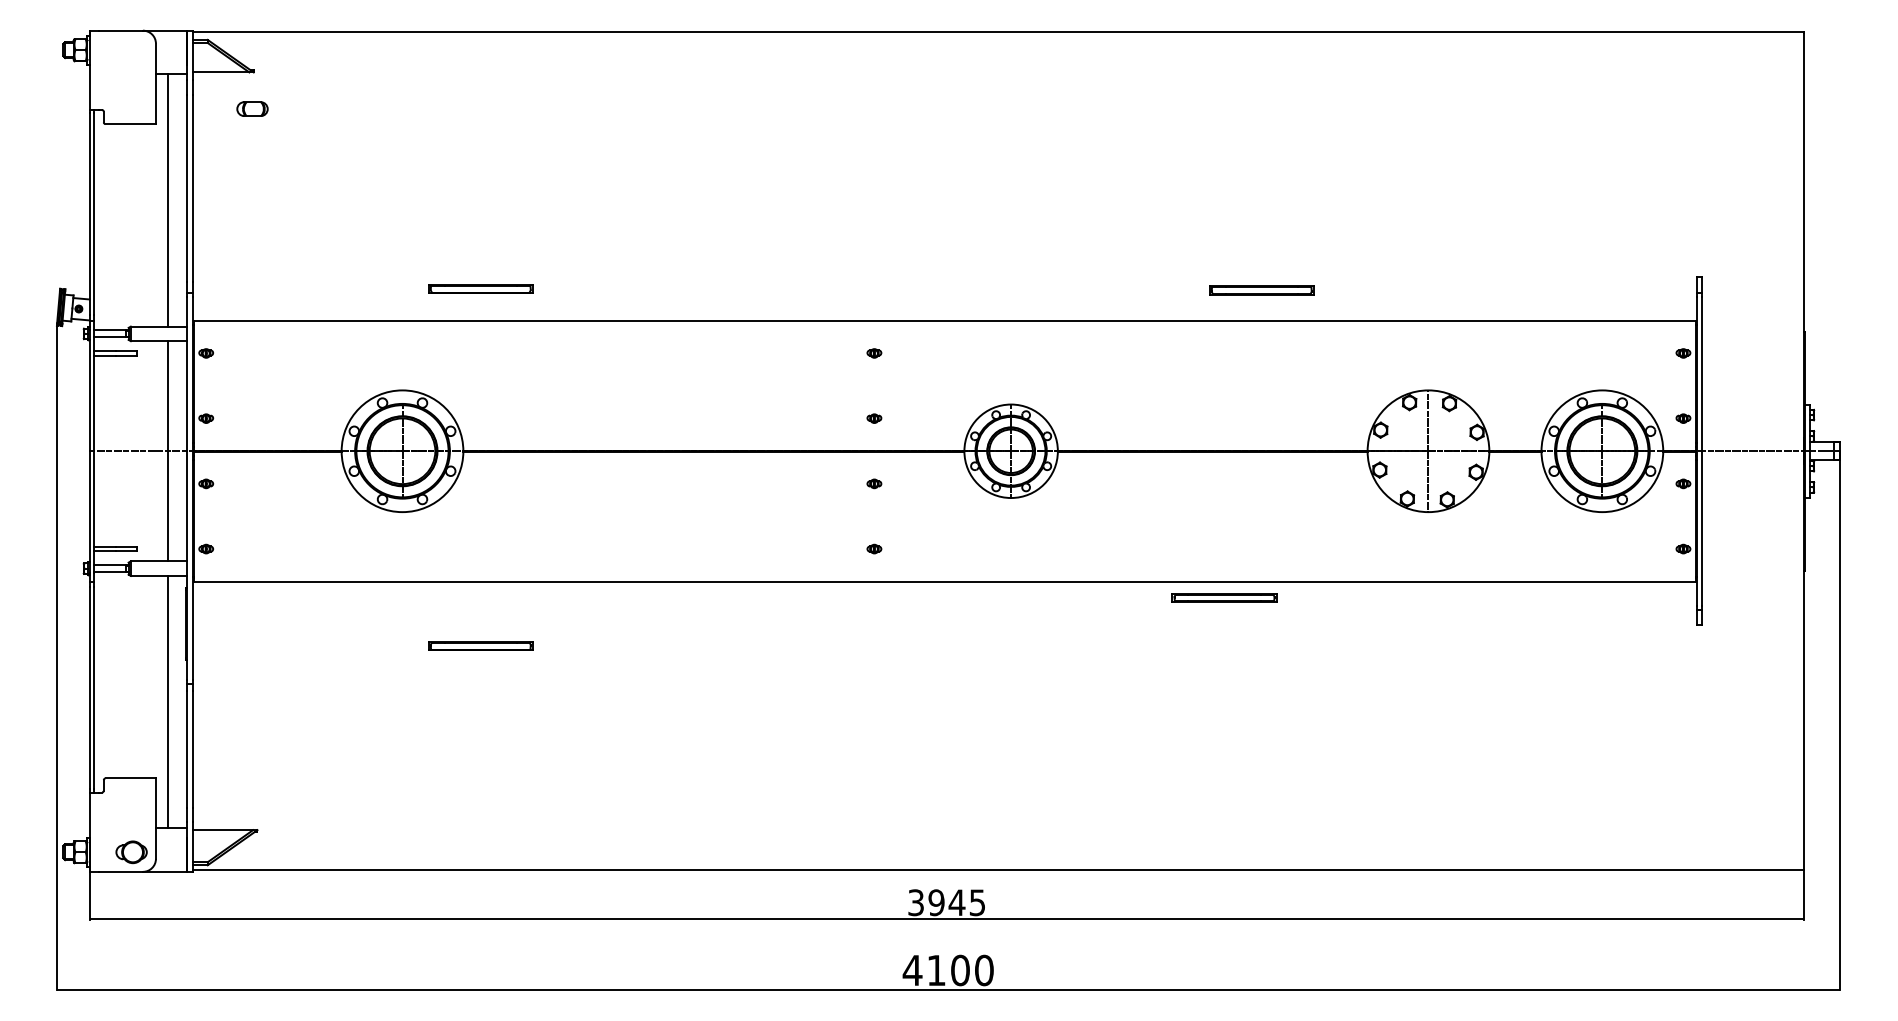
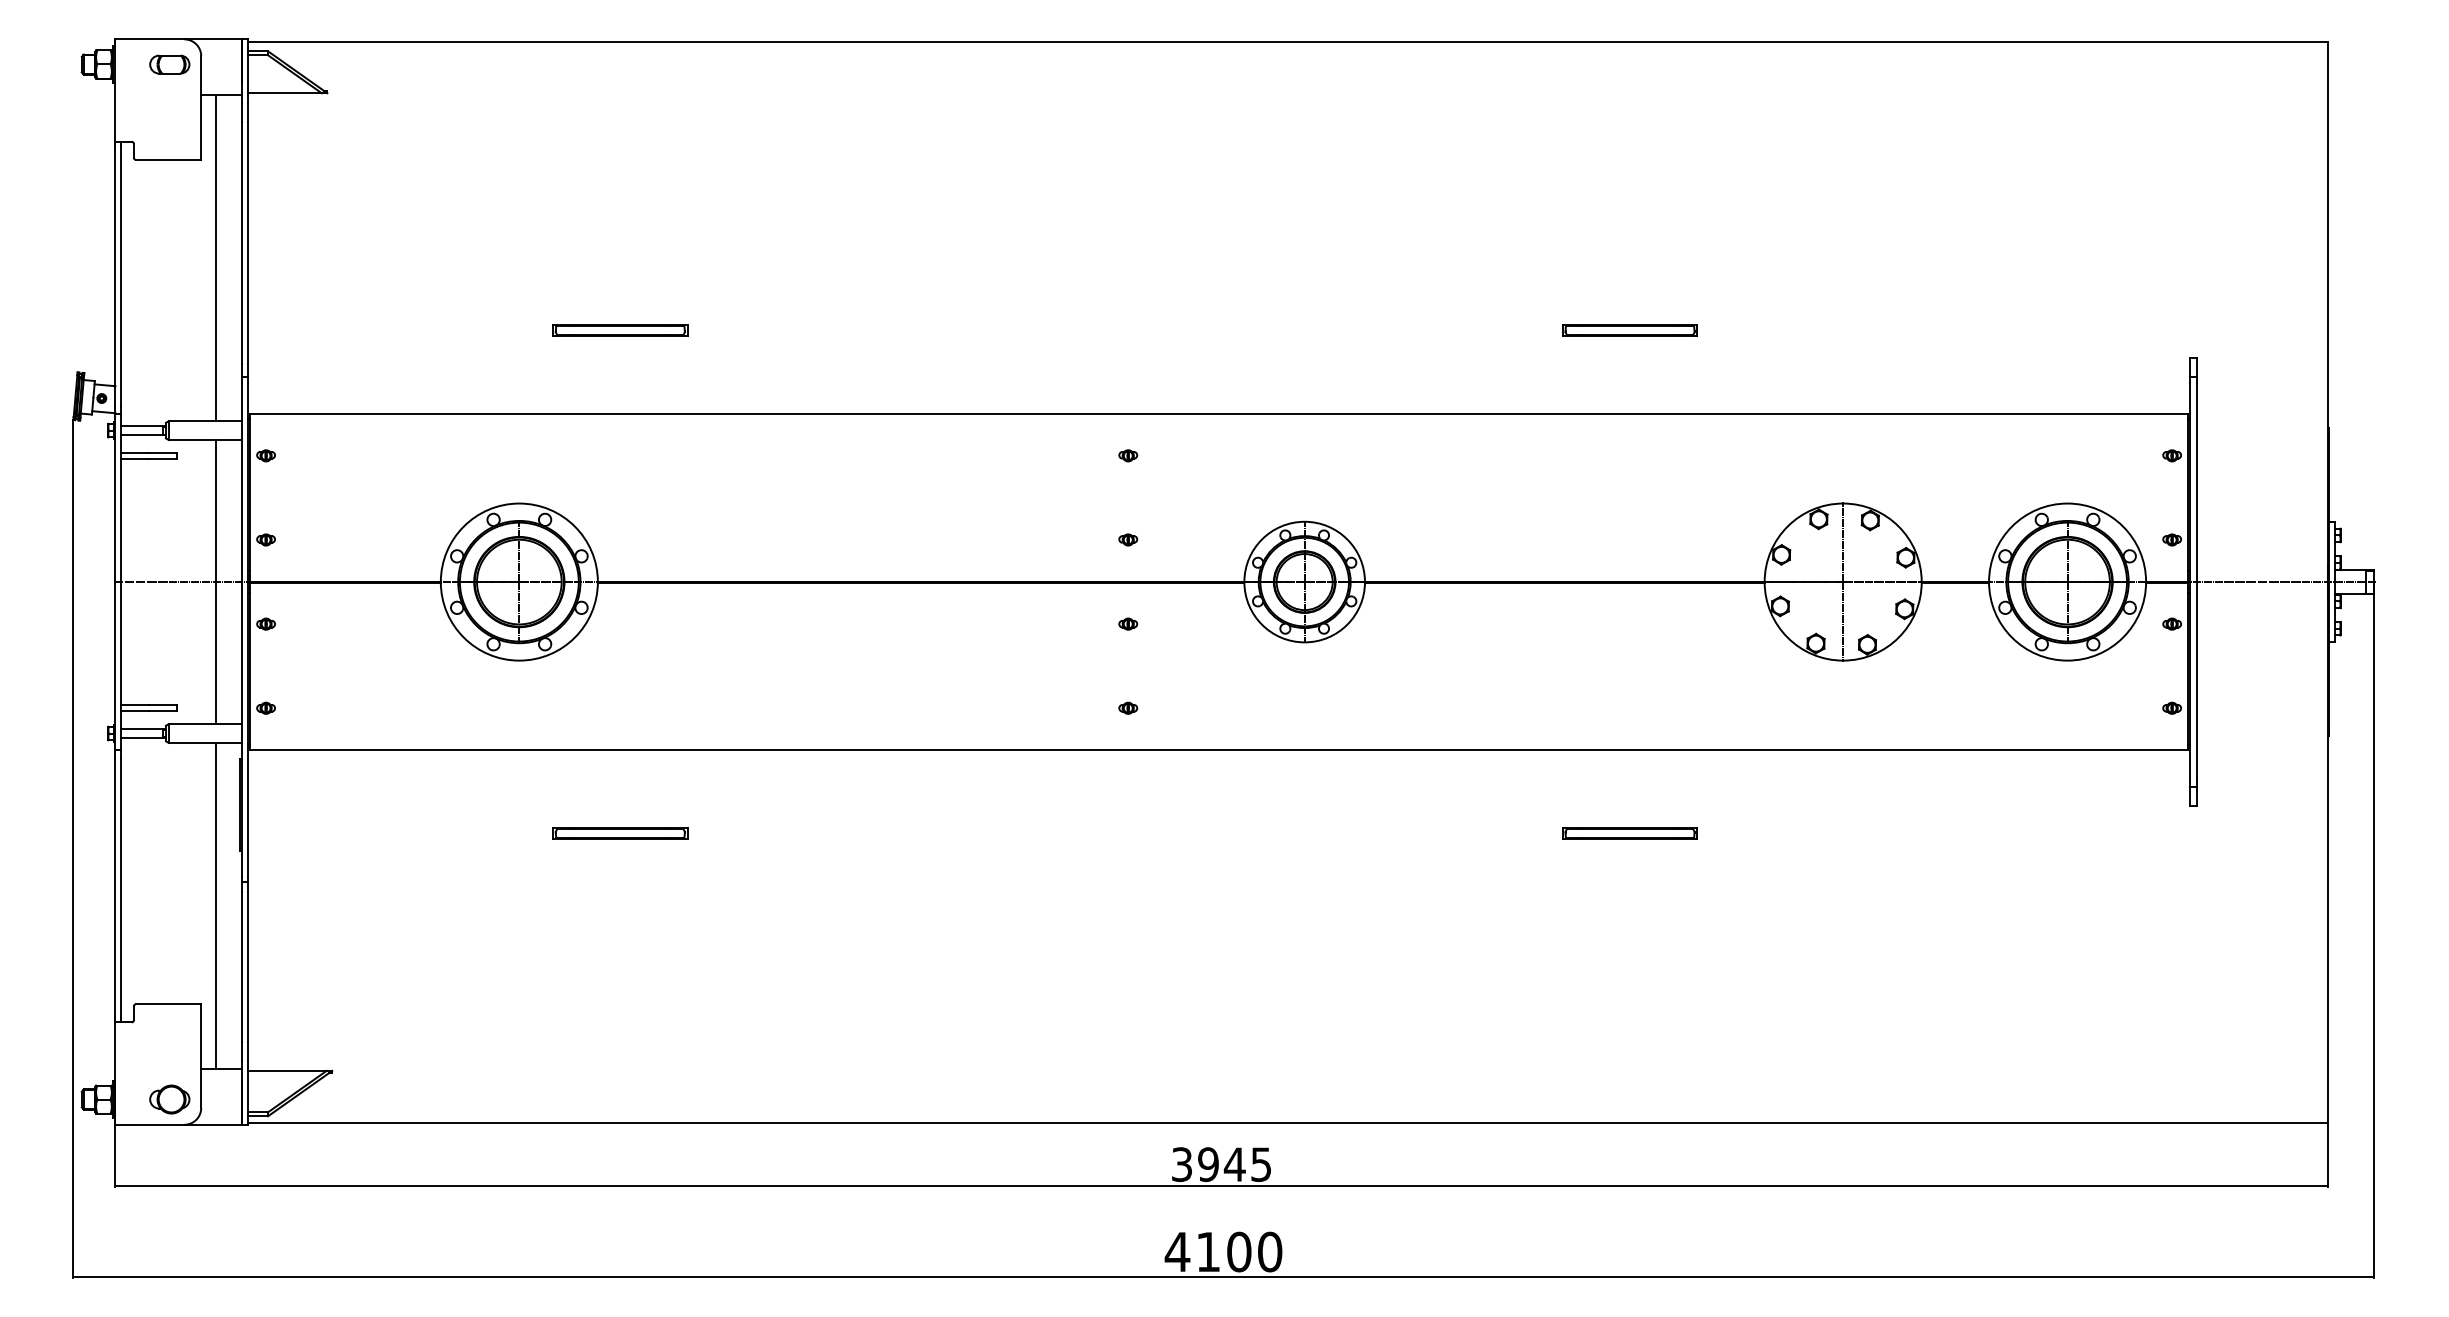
part: (252, 109) -> (169, 64), moved
part: (480, 288) -> (620, 330), moved
part: (1261, 290) -> (1629, 330), moved
part: (1224, 598) -> (1629, 833), moved

